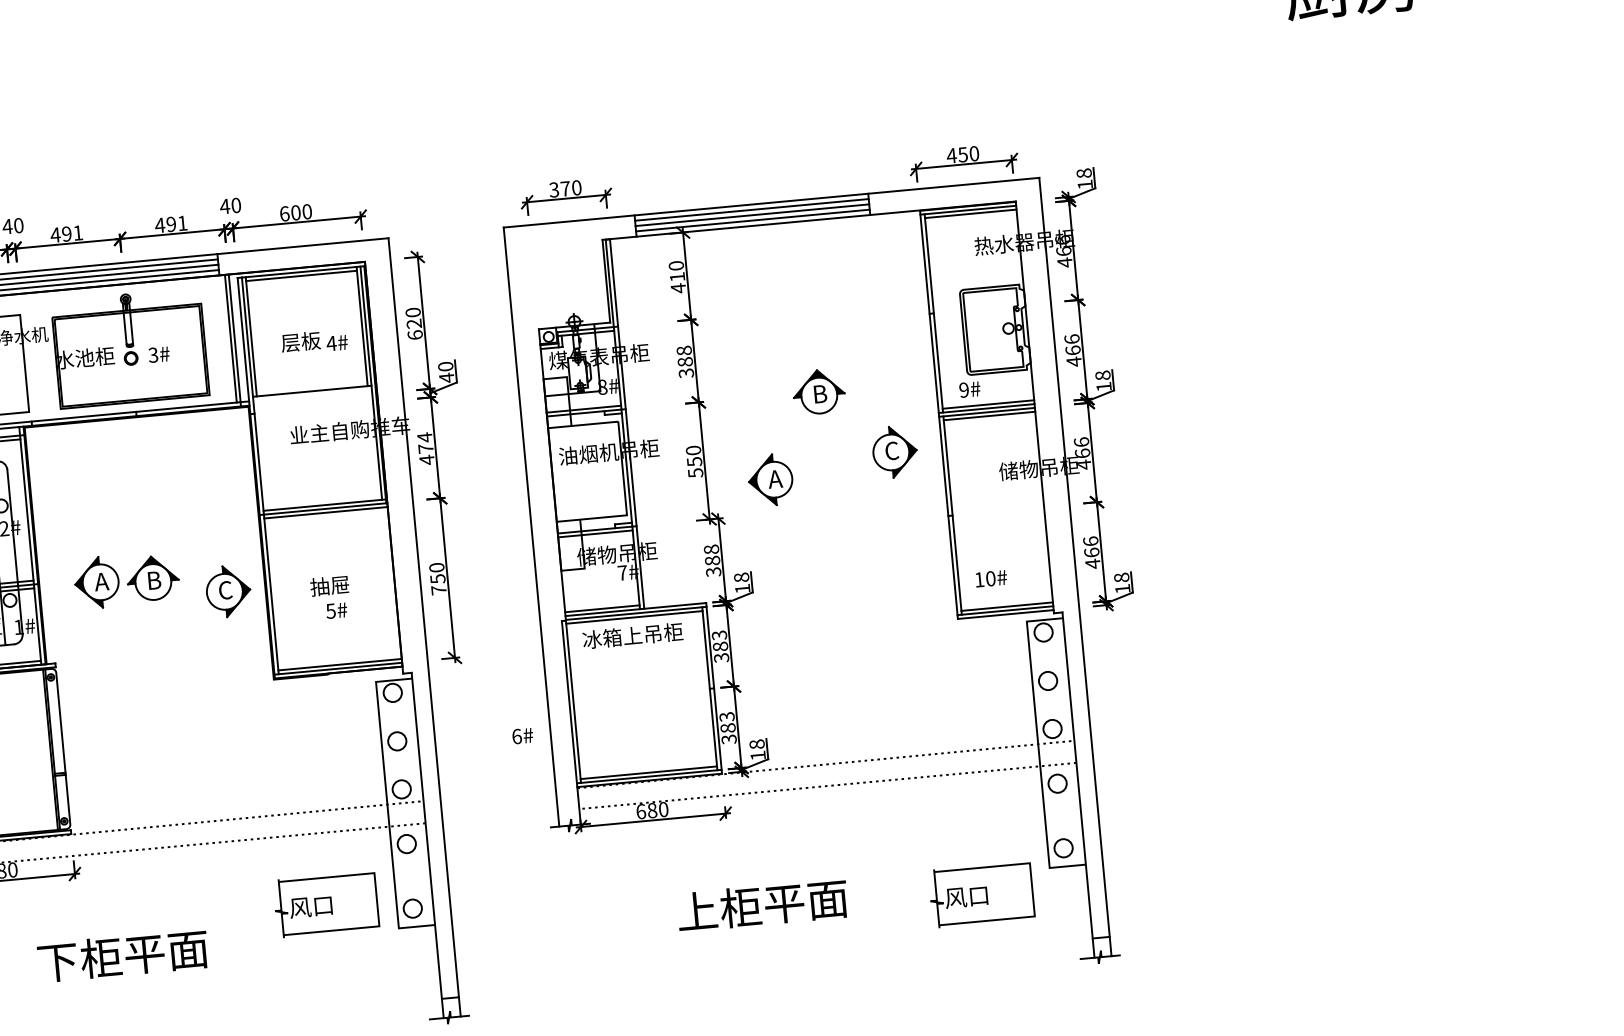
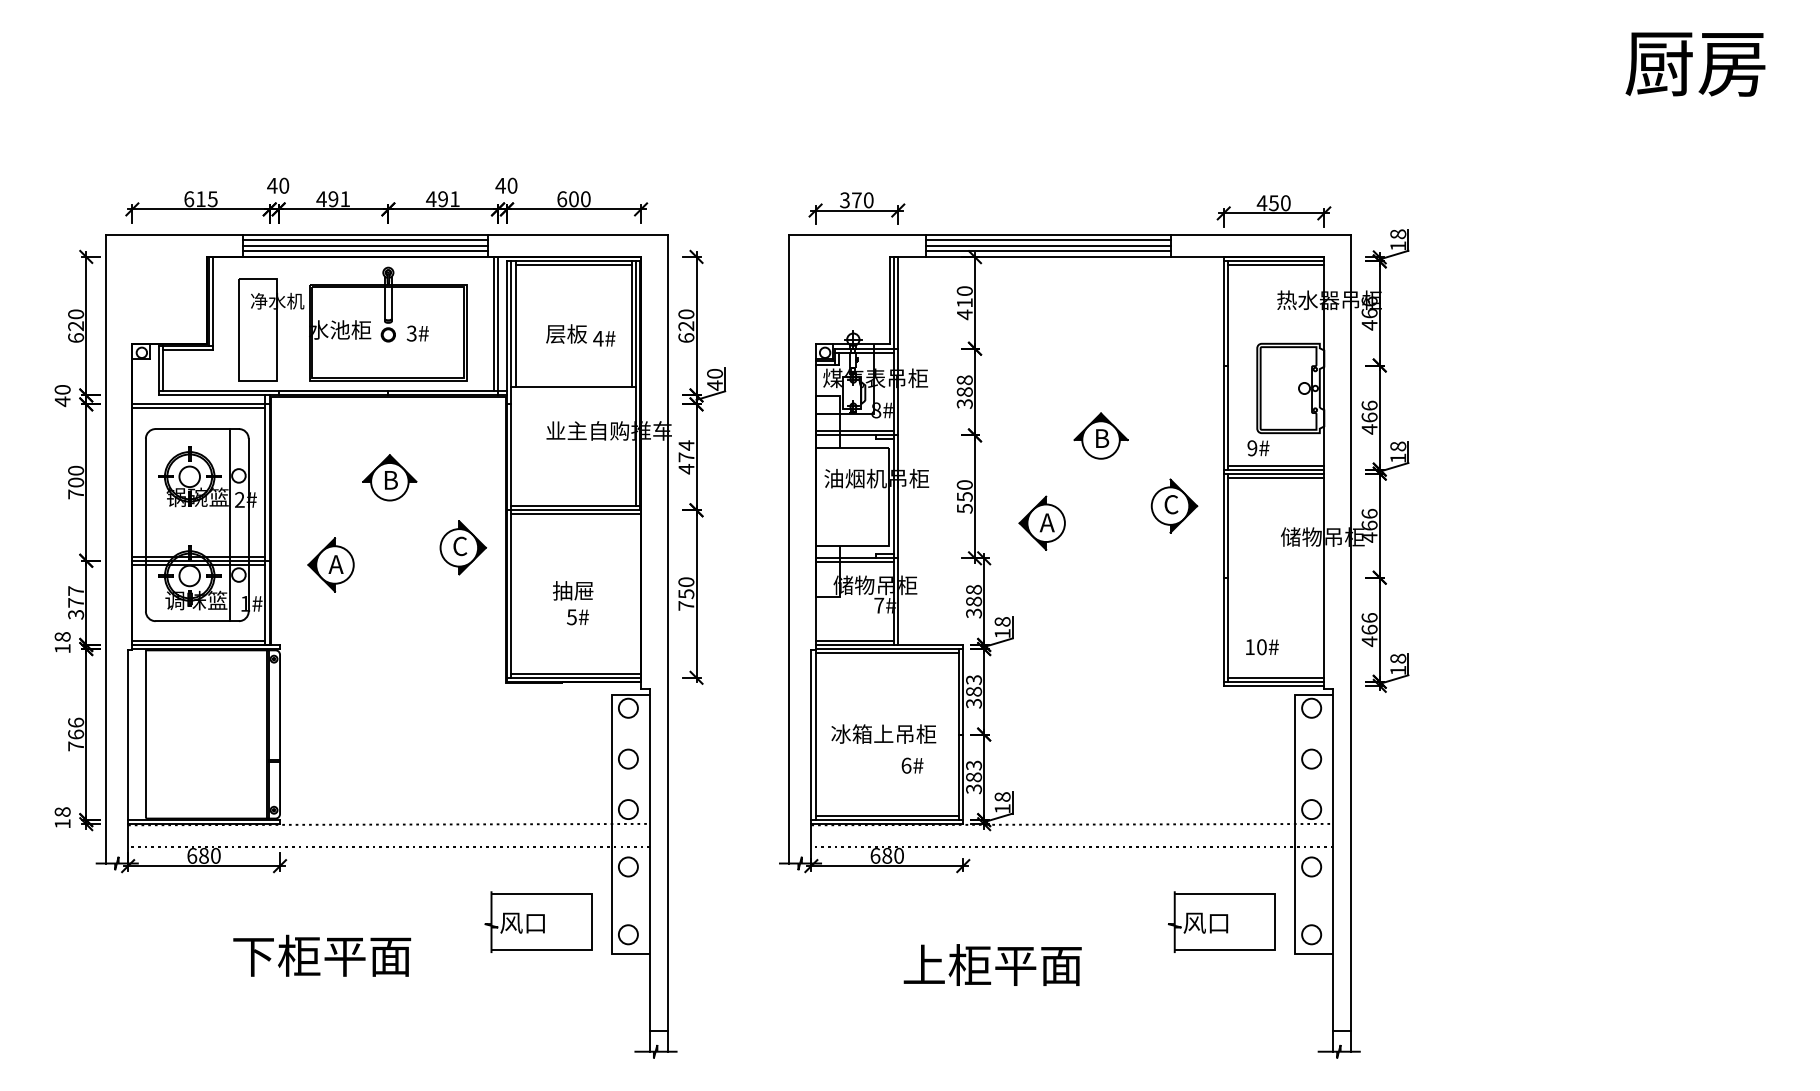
part: (152, 578) -> (389, 477), moved
part: (227, 591) -> (462, 547), moved
text: (632, 635) -> (883, 733), moved
text: (522, 735) -> (912, 765), moved
part: (981, 894) -> (1221, 921), moved

